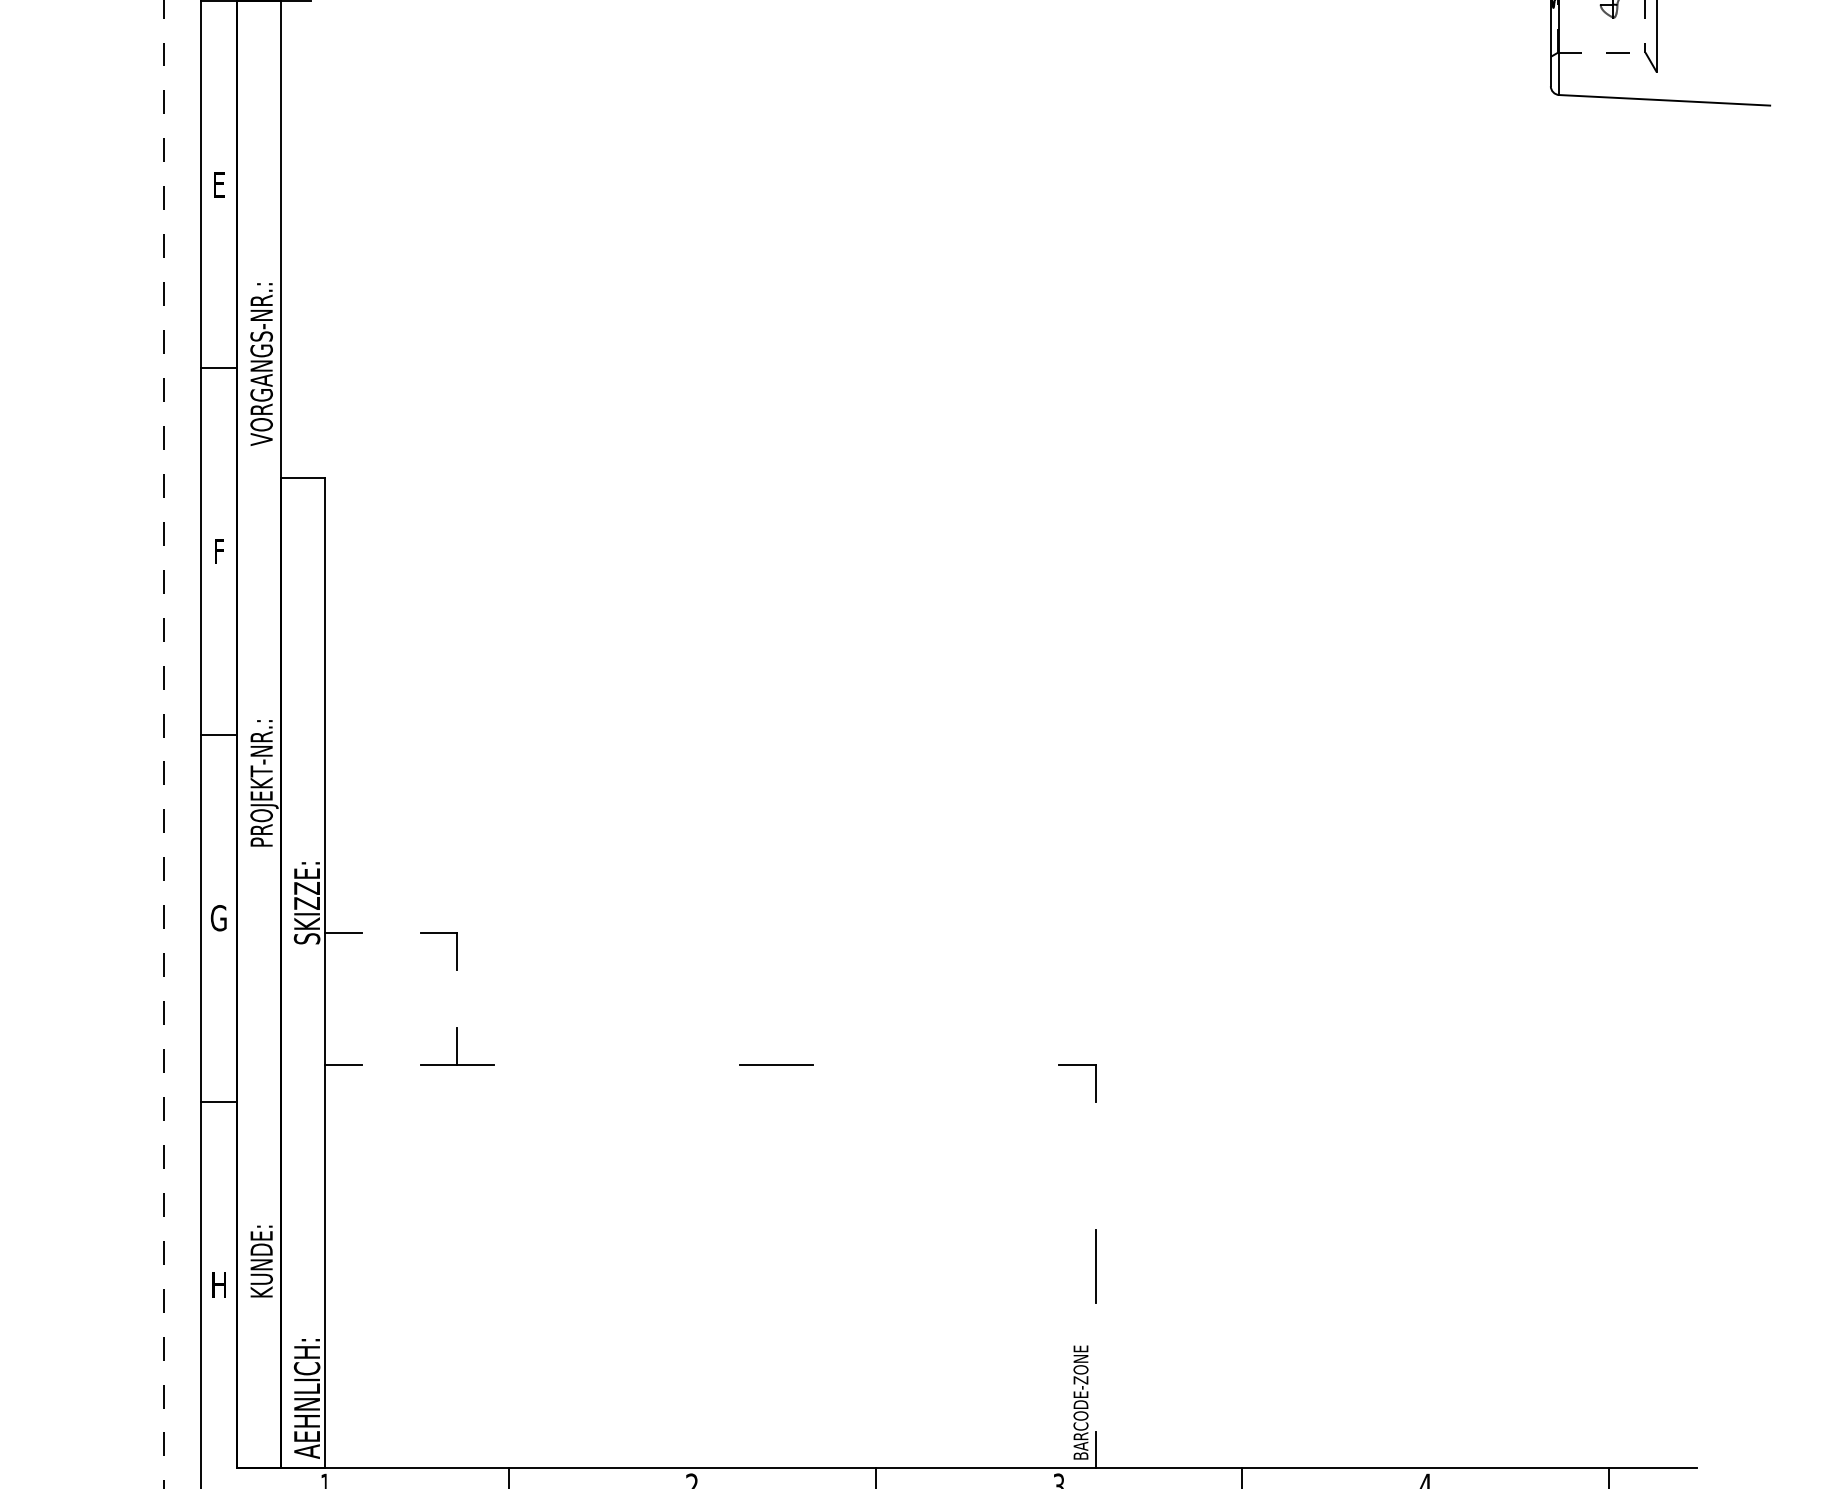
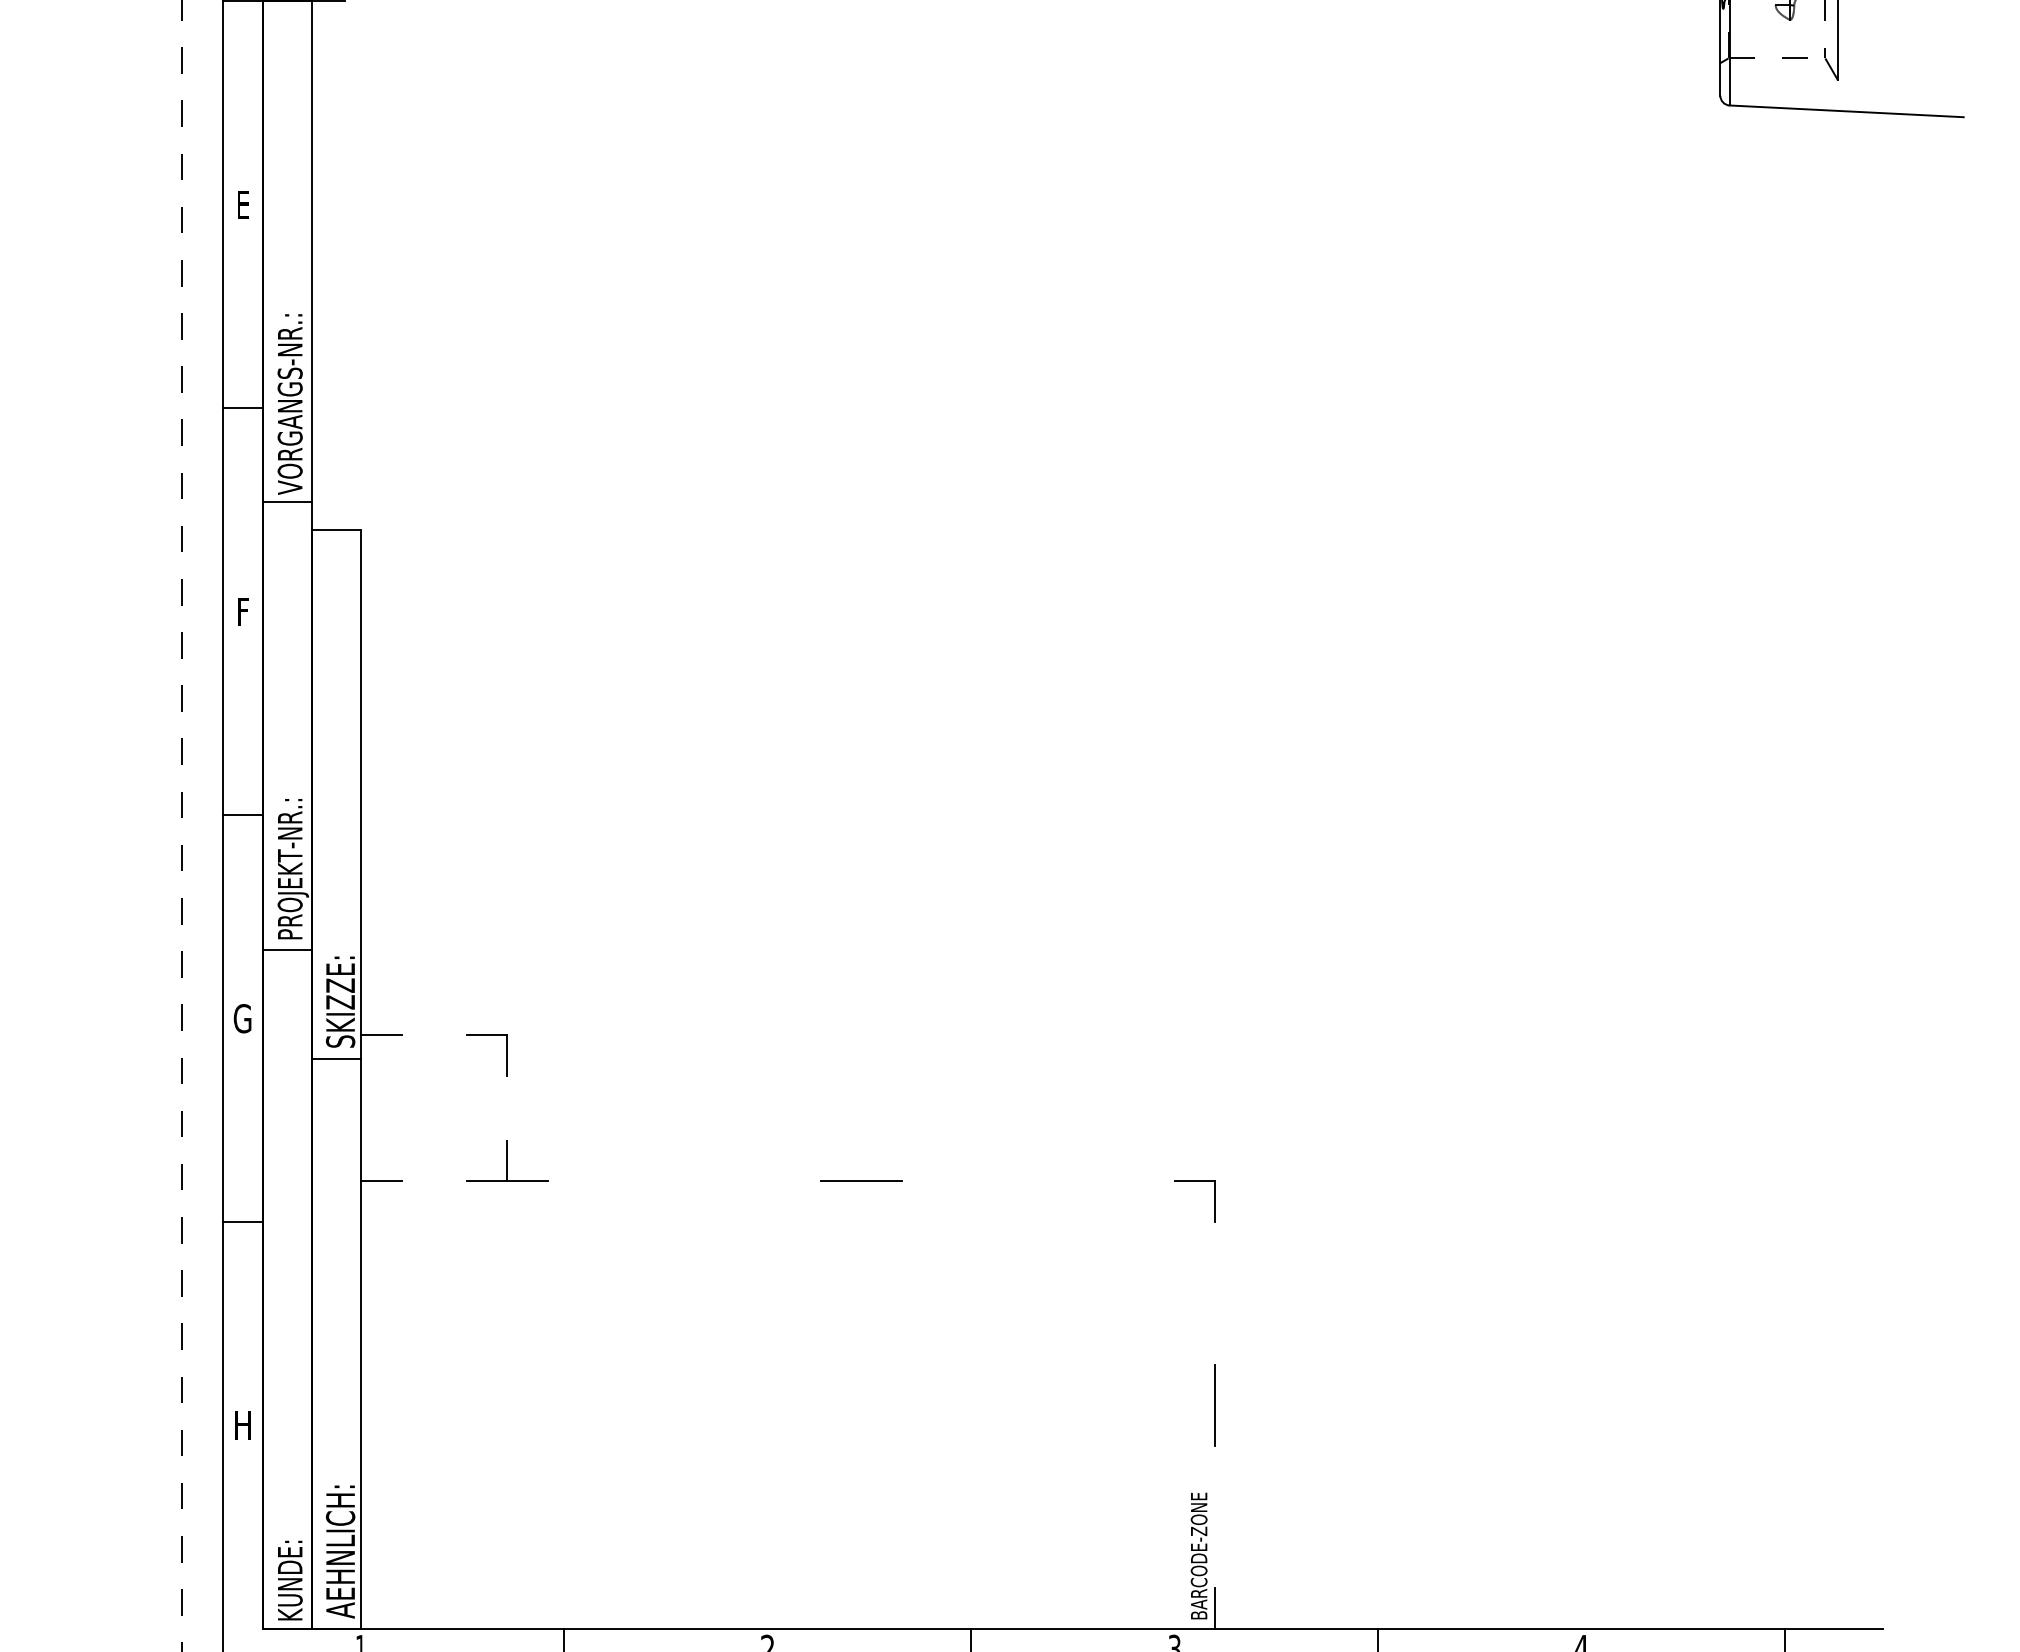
line: (259, 451) -> (287, 501), added
line: (259, 855) -> (287, 949), added
line: (303, 954) -> (336, 1059), added
text: (261, 1261) -> (290, 1580), moved

